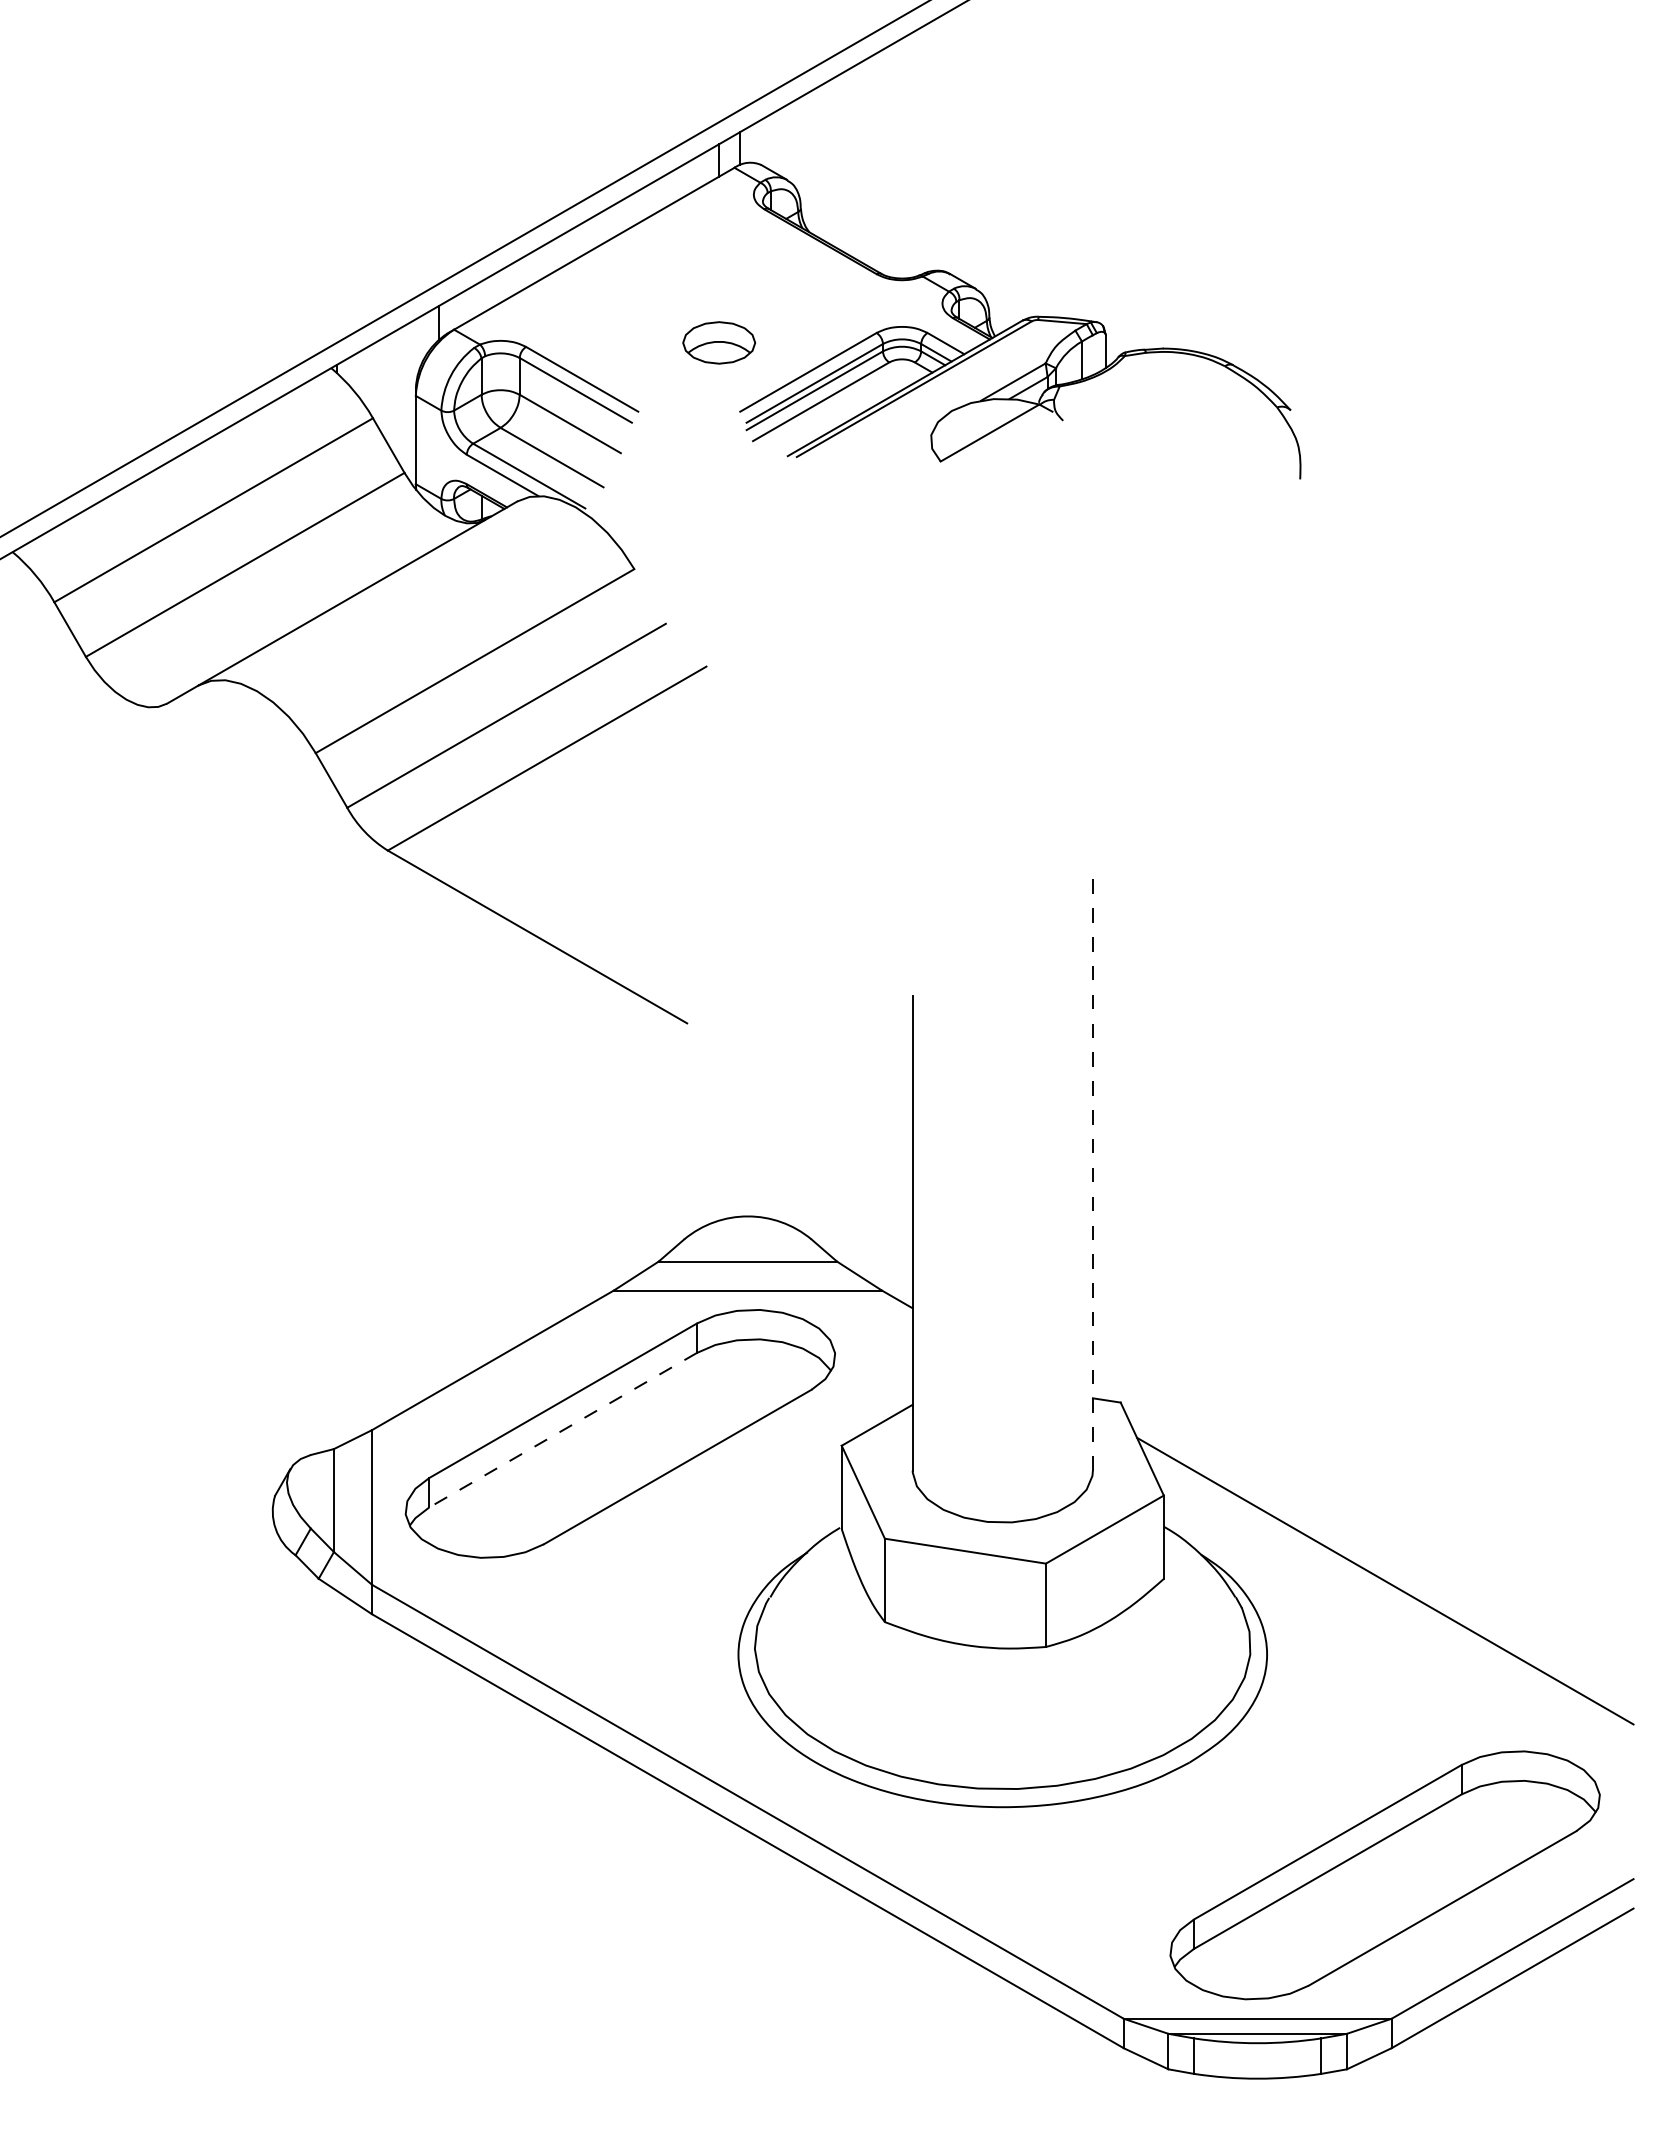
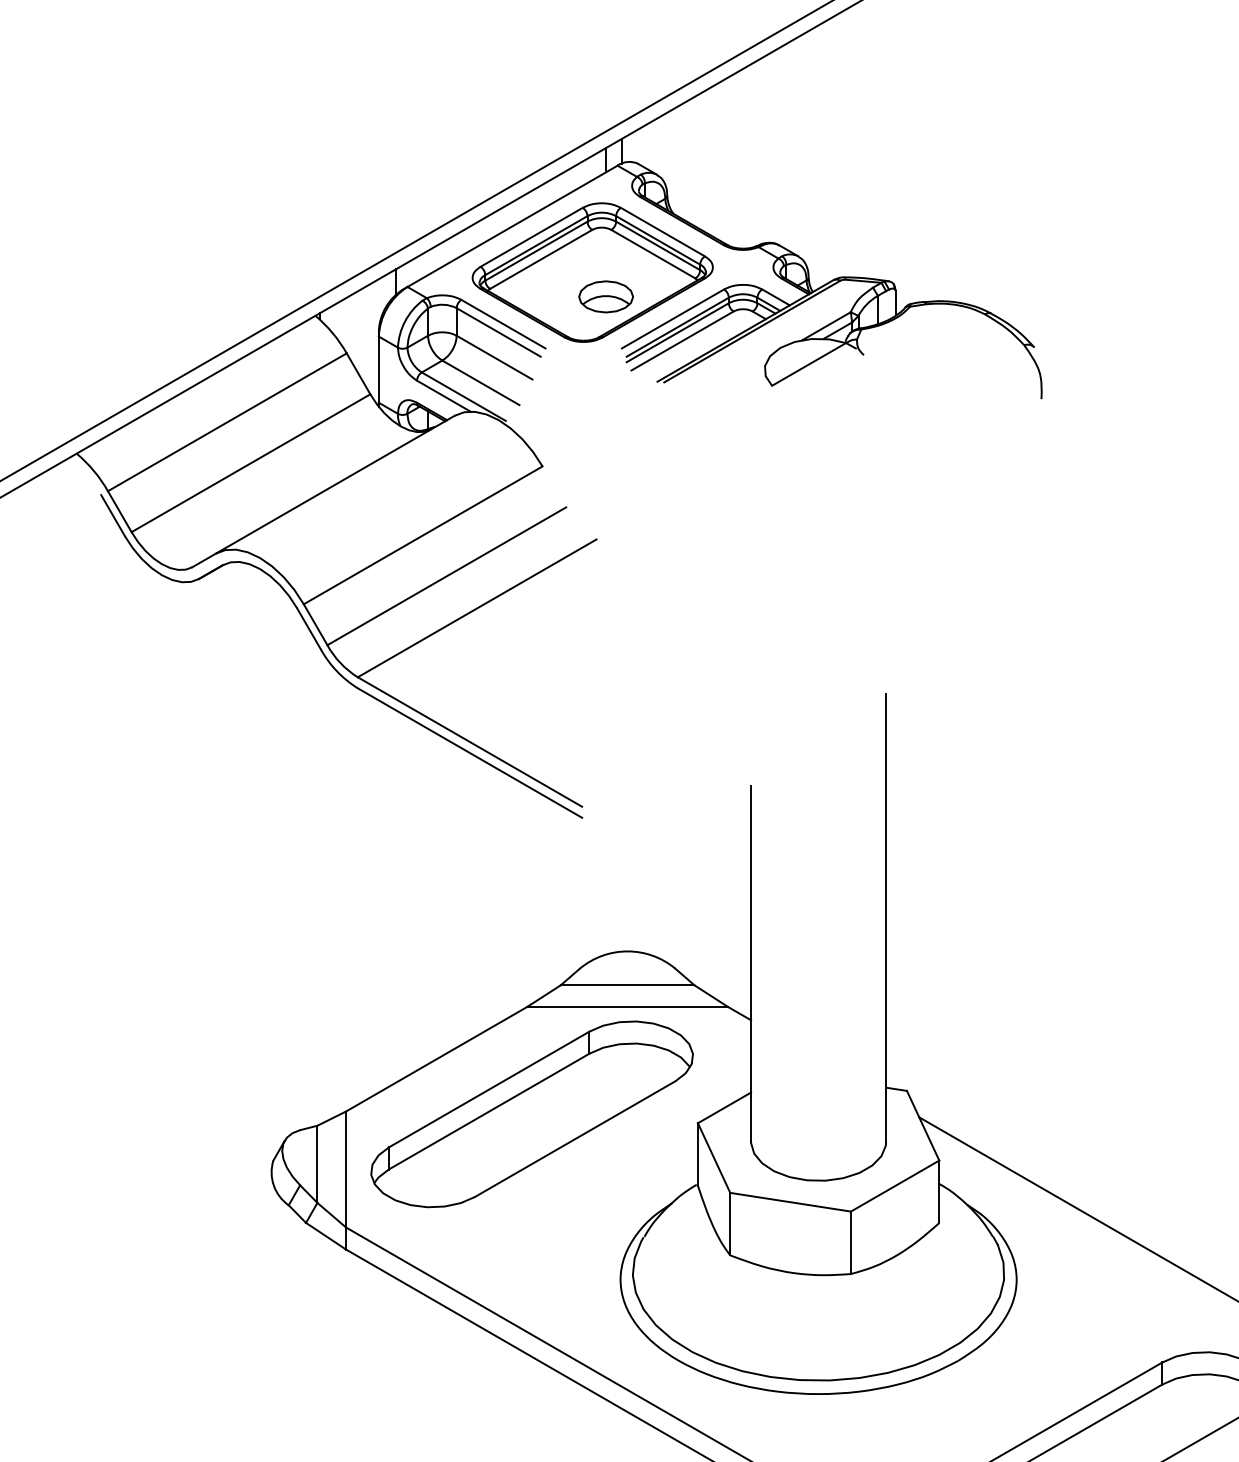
part: (701, 310) -> (592, 272), added
part: (354, 834) -> (332, 665), added
line: (1092, 1170) -> (885, 917), dashed -> solid
line: (563, 1430) -> (489, 1111), dashed -> solid

